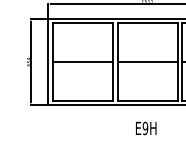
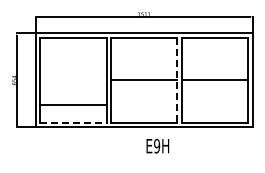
line: (82, 62) -> (73, 105), moved
line: (177, 62) -> (177, 80), solid -> dashed
line: (83, 100) -> (74, 122), solid -> dashed
text: (145, 127) -> (157, 145), moved

